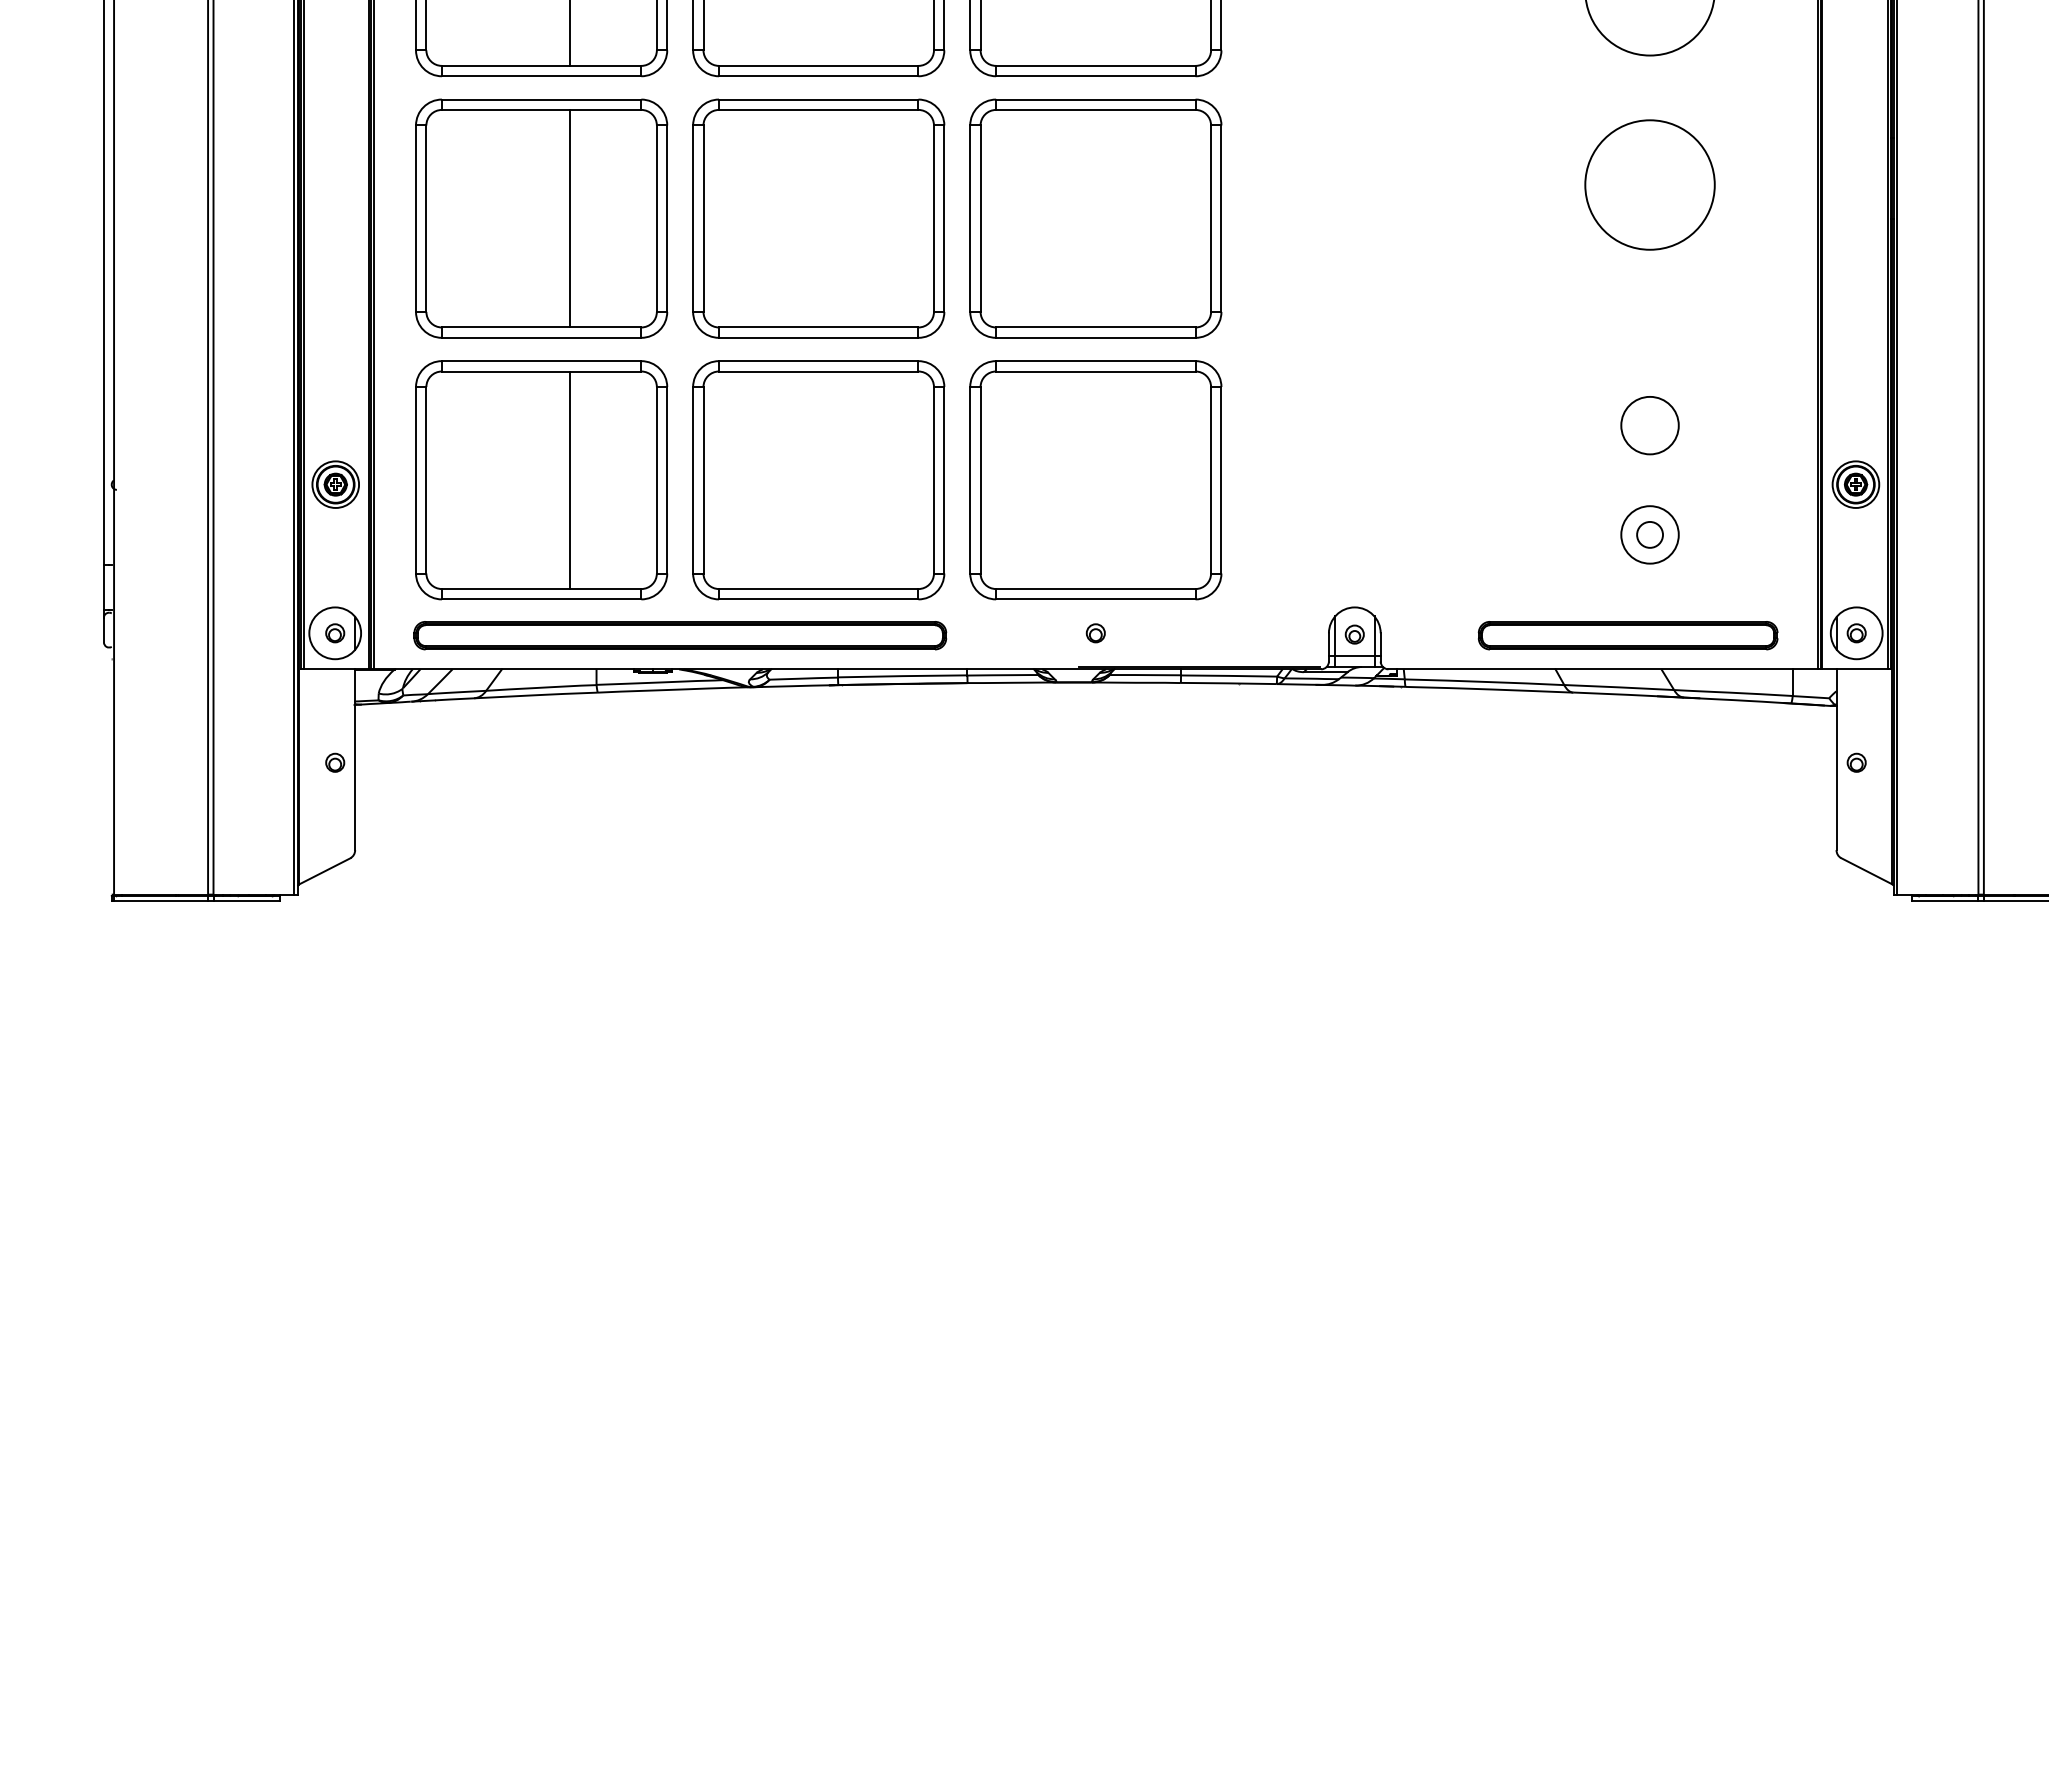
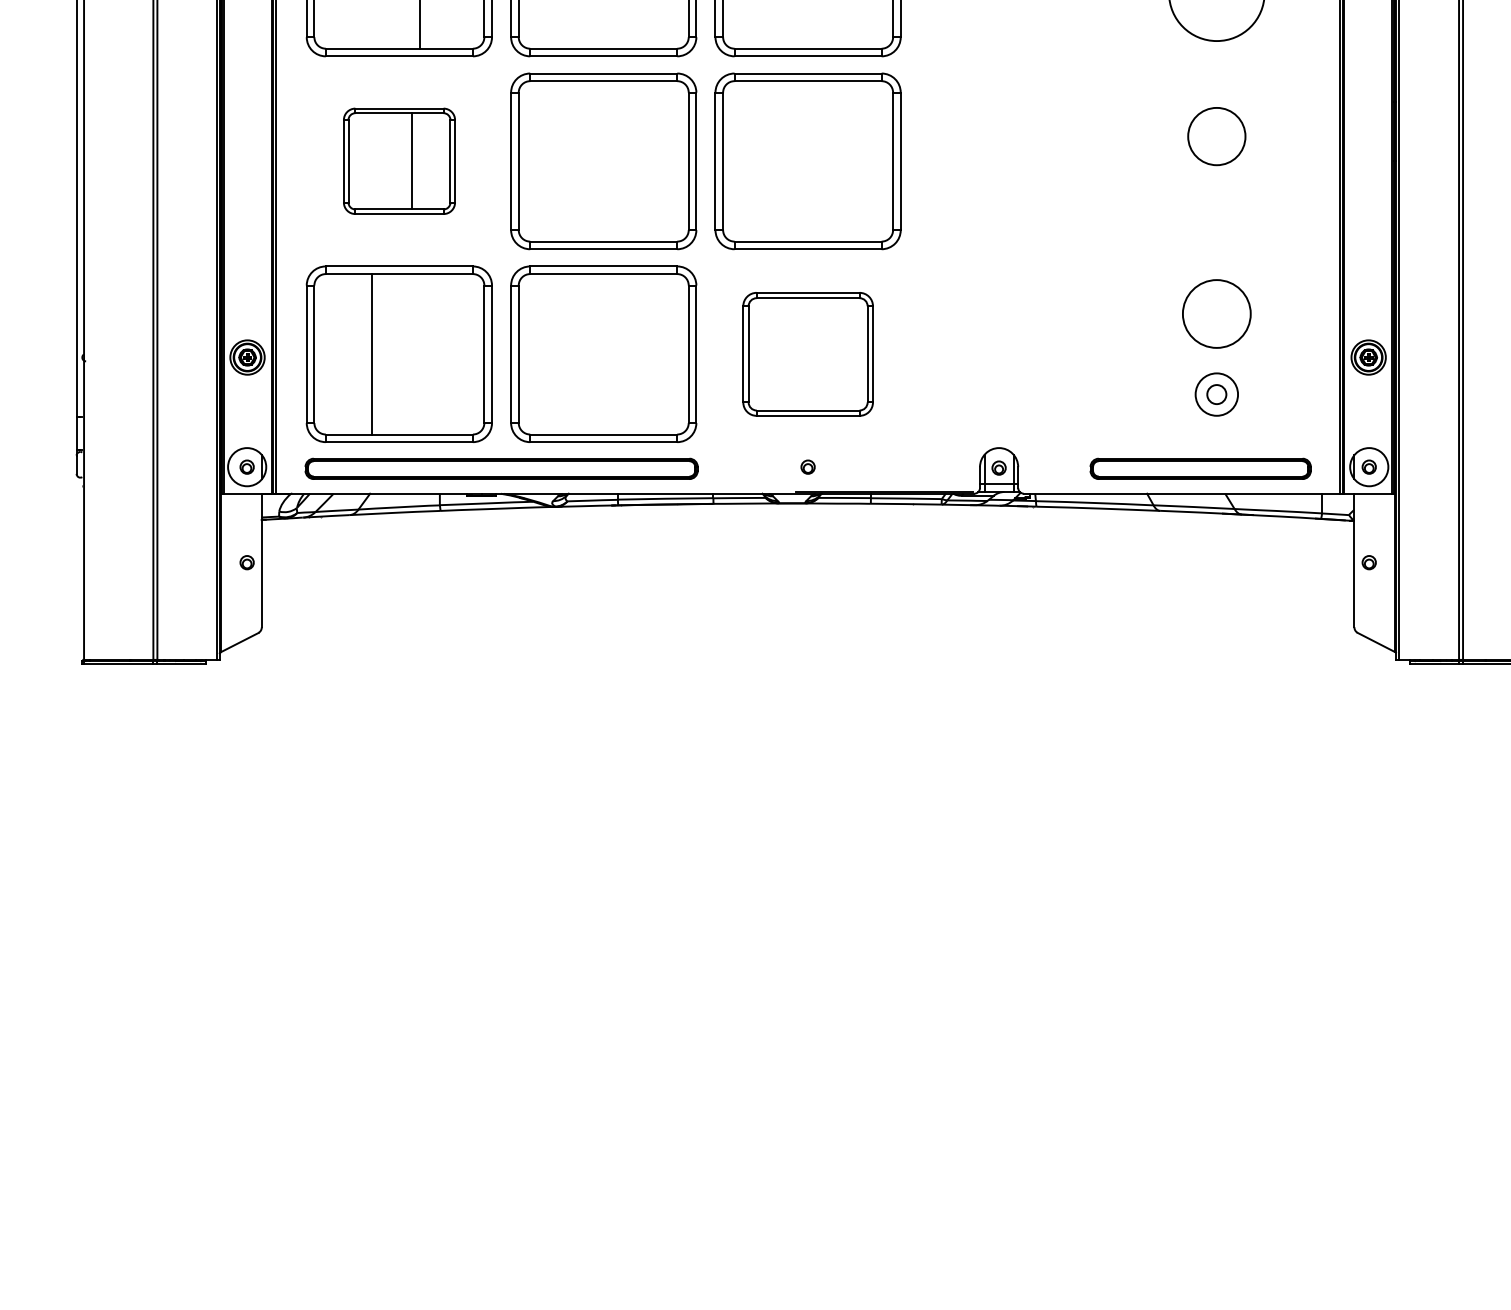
circle: (1649, 184) -> (1216, 136), size x0.6
part: (541, 218) -> (399, 161), size x0.6
circle: (1649, 425) -> (1216, 313), size x1.6
line: (570, 480) -> (372, 354), moved
part: (1095, 480) -> (807, 354), size x0.7

